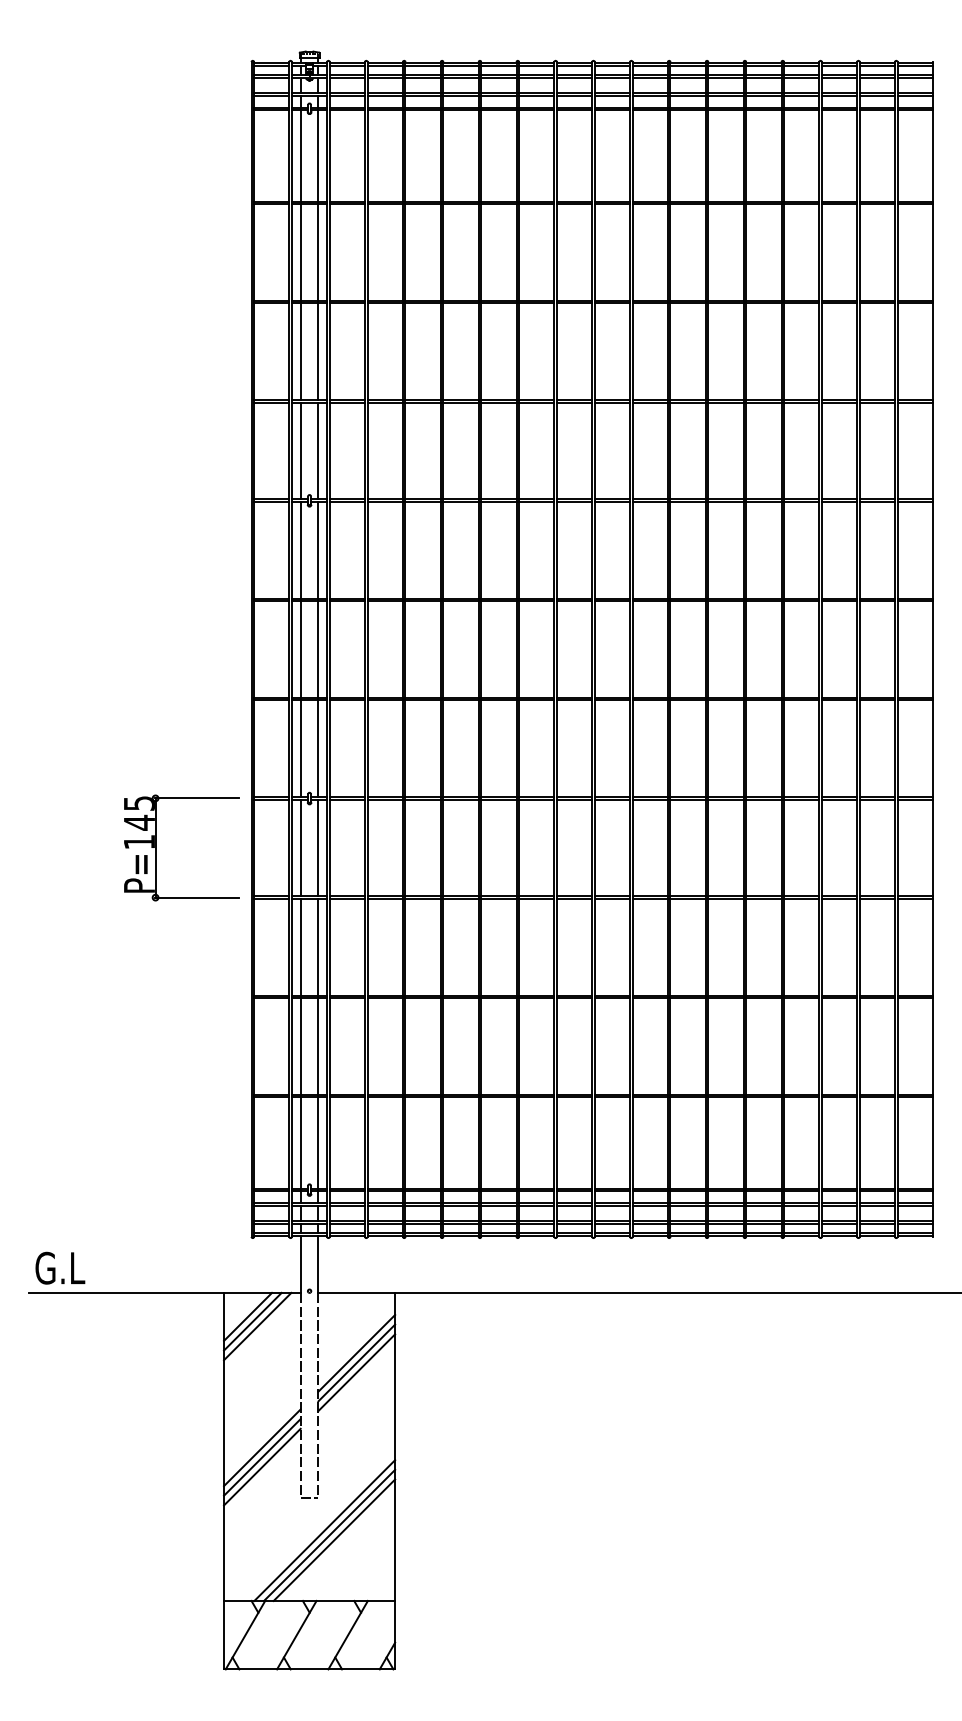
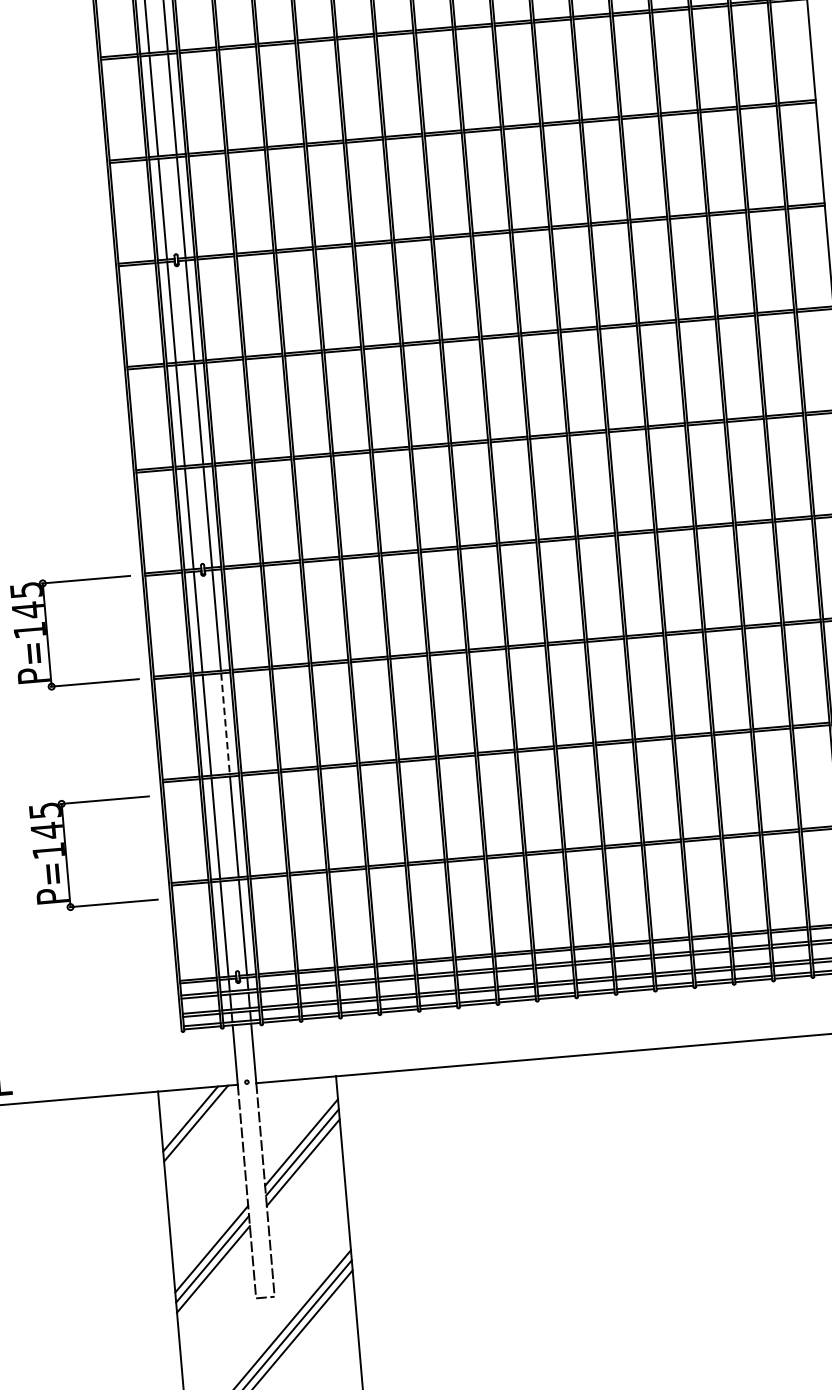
line: (318, 947) -> (225, 723), solid -> dashed
part: (156, 1059) -> (67, 854), added
line: (248, 1316) -> (185, 1113), removed

